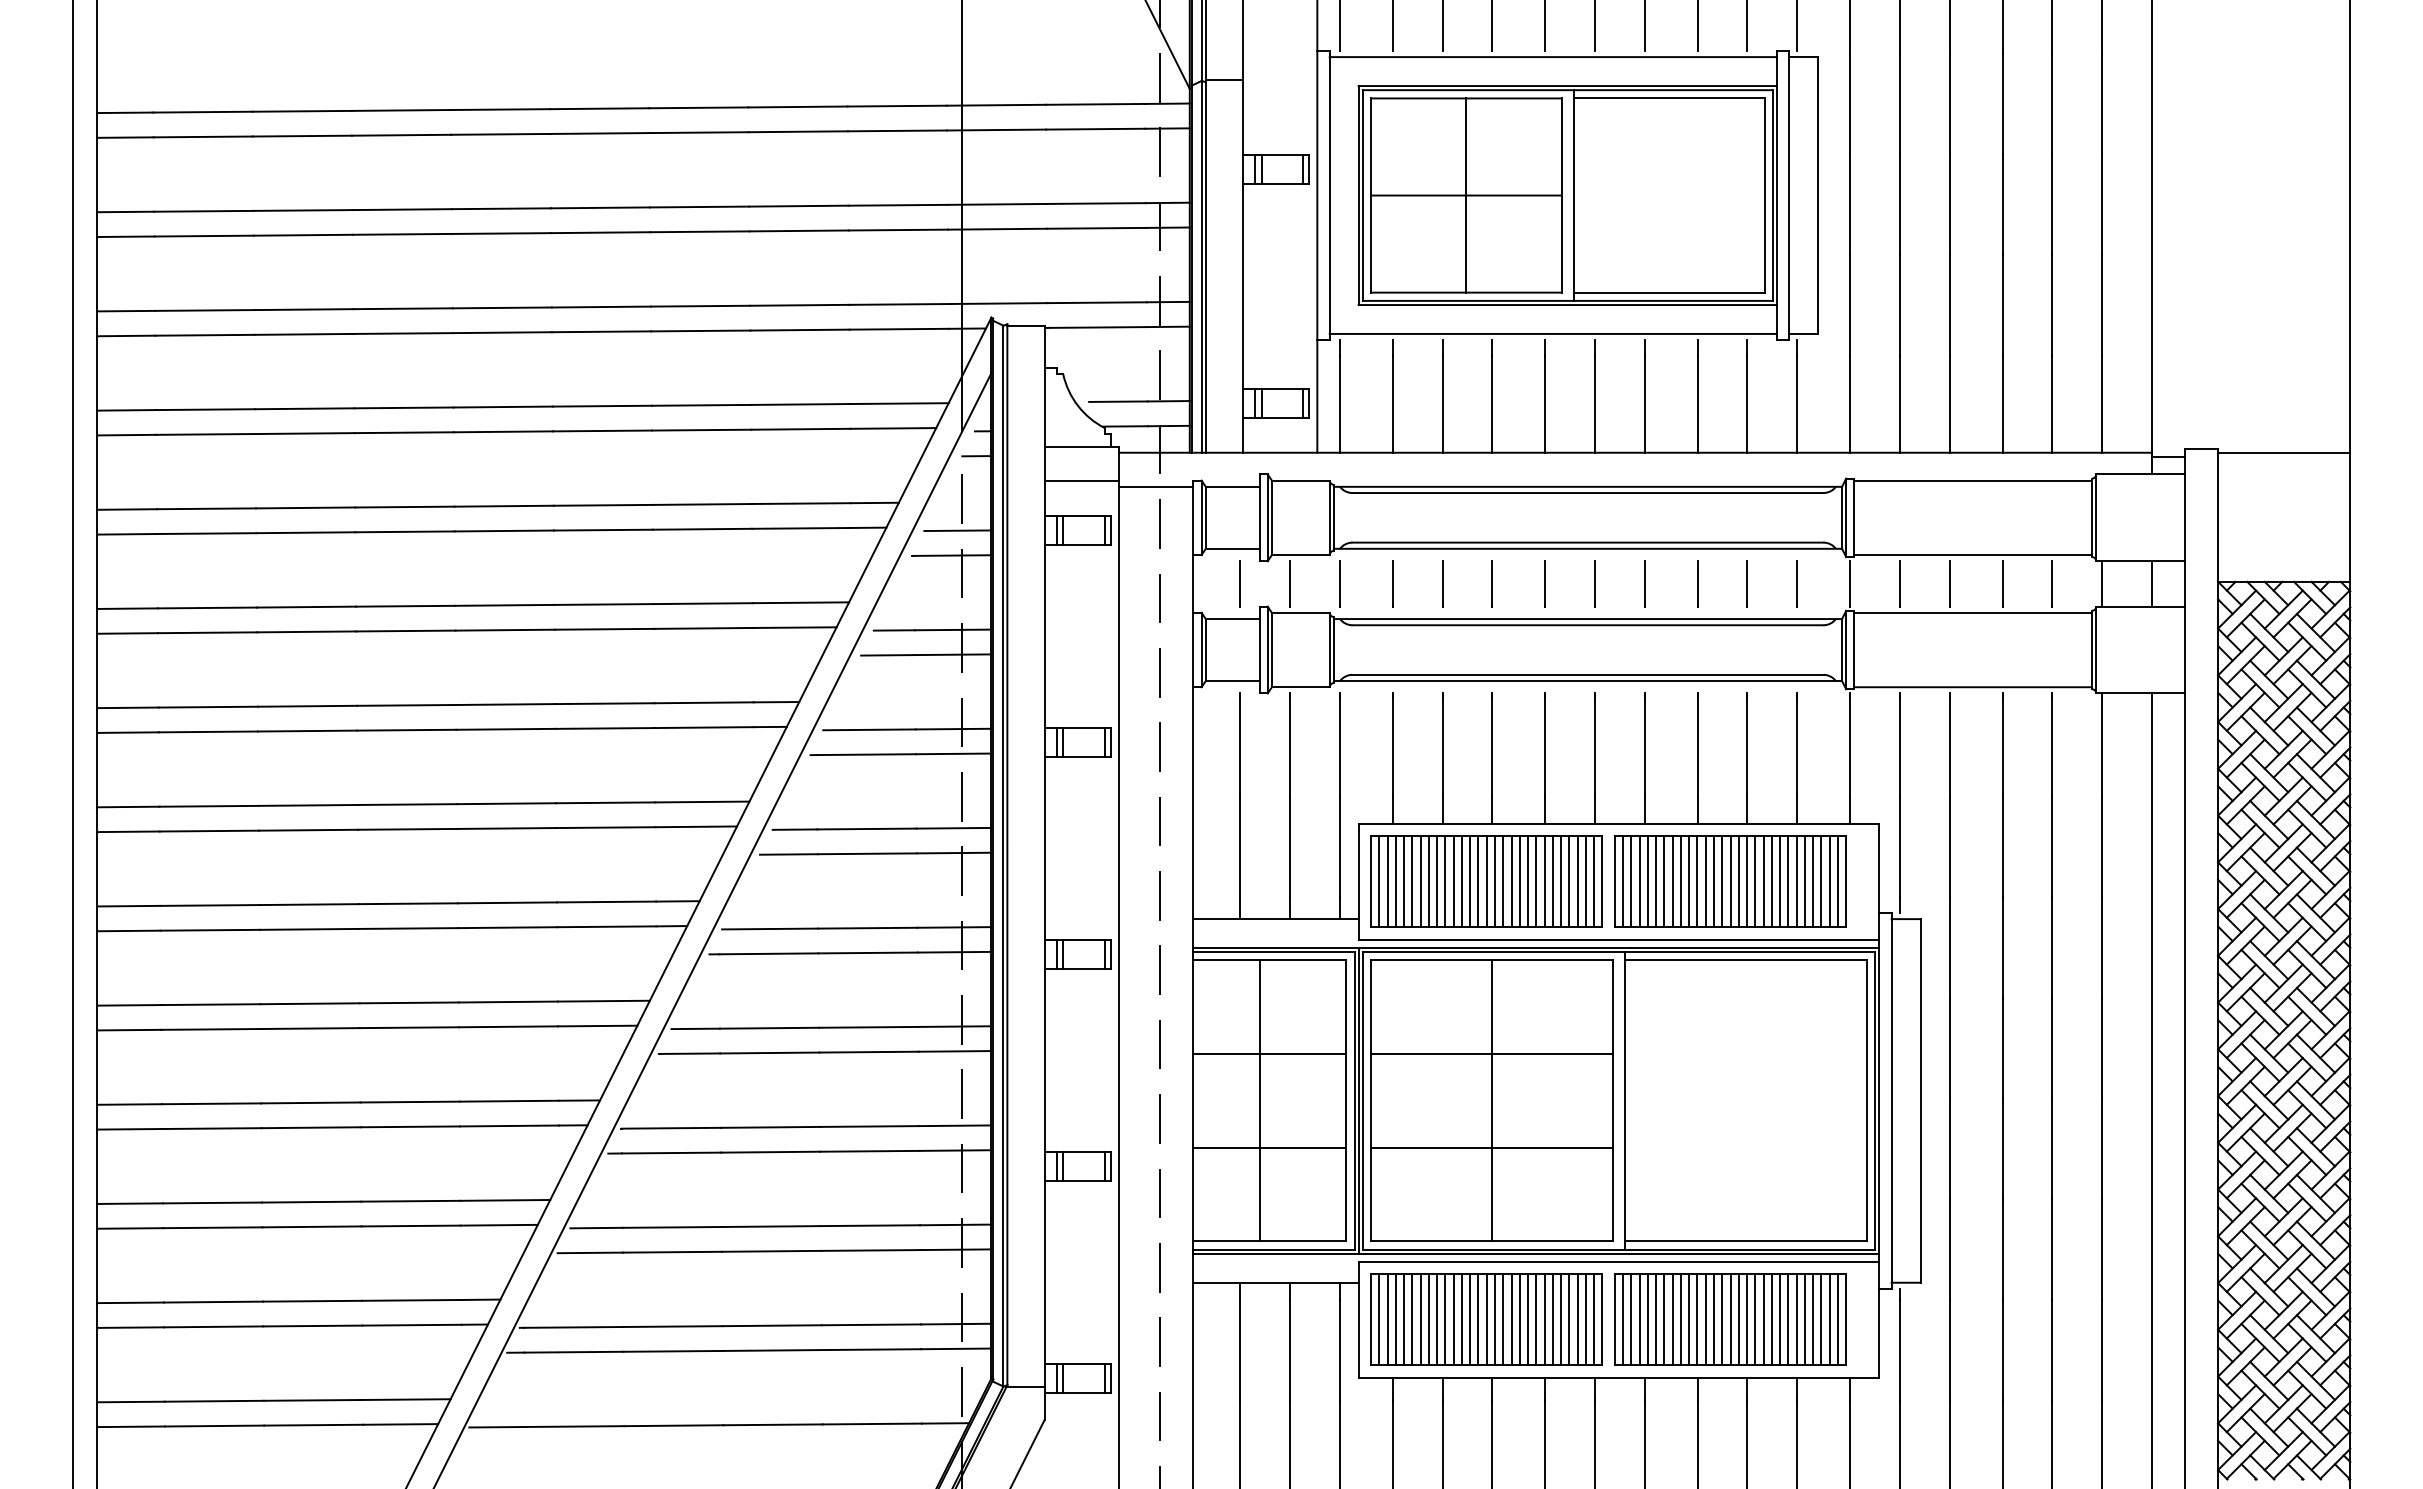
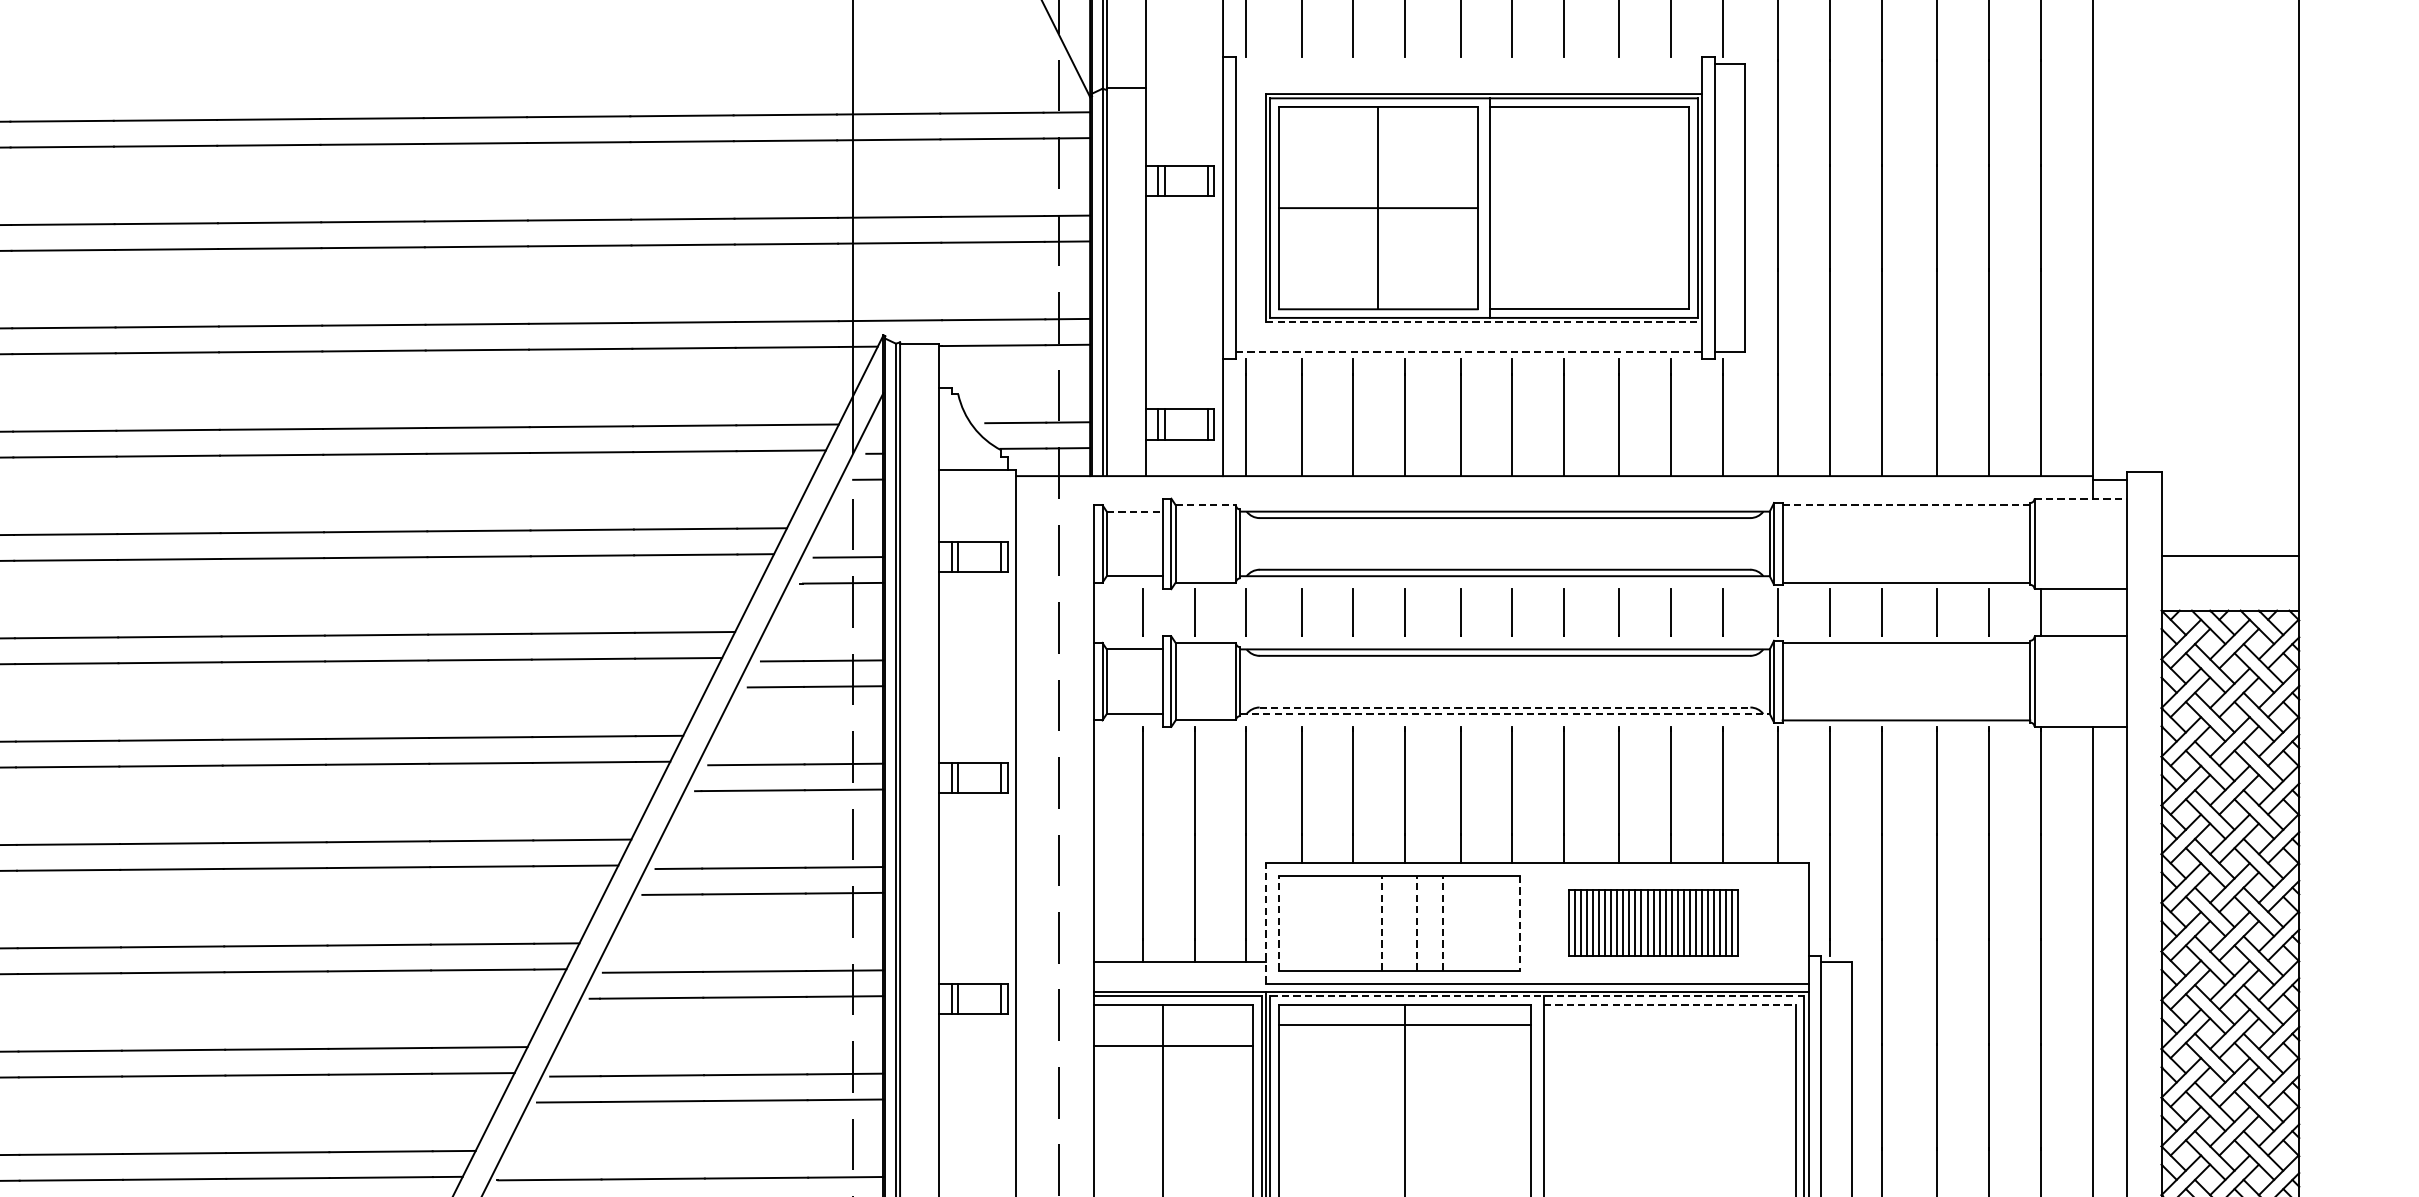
line: (1553, 57) -> (1469, 64), removed
line: (1568, 305) -> (1484, 322), solid -> dashed
line: (1553, 333) -> (1469, 351), solid -> dashed
line: (2284, 452) -> (2230, 556), moved
line: (2141, 474) -> (2081, 498), solid -> dashed
line: (1081, 480) -> (977, 505), removed
line: (1300, 480) -> (1205, 505), solid -> dashed
line: (1973, 480) -> (1906, 505), solid -> dashed
line: (1156, 486) -> (1055, 511), removed
line: (1232, 486) -> (1134, 511), solid -> dashed
line: (2151, 583) -> (2092, 612), removed
line: (1587, 674) -> (1504, 707), solid -> dashed
line: (1588, 681) -> (1505, 714), solid -> dashed
line: (1358, 881) -> (1265, 922), solid -> dashed
line: (1371, 881) -> (1279, 922), solid -> dashed
line: (1379, 881) -> (1287, 922), removed
line: (1387, 881) -> (1296, 922), removed
line: (1395, 881) -> (1304, 922), removed
line: (1404, 881) -> (1313, 922), removed
line: (1412, 881) -> (1322, 922), removed
line: (1420, 881) -> (1330, 922), removed
line: (1428, 881) -> (1338, 922), removed
line: (1437, 881) -> (1348, 922), removed
line: (1445, 881) -> (1356, 922), removed
line: (1453, 881) -> (1364, 922), removed
line: (1461, 881) -> (1373, 922), removed
line: (1470, 881) -> (1382, 922), solid -> dashed
line: (1478, 881) -> (1390, 922), removed
line: (1486, 881) -> (1399, 922), removed
line: (1495, 881) -> (1408, 922), removed
line: (1503, 881) -> (1416, 922), solid -> dashed
line: (1511, 881) -> (1425, 922), removed
line: (1519, 881) -> (1433, 922), removed
line: (1528, 881) -> (1443, 922), solid -> dashed
line: (1536, 881) -> (1451, 922), removed
line: (1544, 881) -> (1459, 922), removed
line: (1552, 881) -> (1468, 922), removed
line: (1561, 881) -> (1477, 922), removed
line: (1569, 881) -> (1485, 922), removed
line: (1577, 881) -> (1494, 922), removed
line: (1585, 881) -> (1502, 922), removed
line: (1594, 881) -> (1511, 922), removed
part: (1730, 881) -> (1653, 922), size x0.7
line: (1602, 882) -> (1520, 923), solid -> dashed
line: (1619, 952) -> (1537, 996), solid -> dashed
line: (1746, 960) -> (1670, 1005), solid -> dashed
line: (1269, 1054) -> (1173, 1046), moved
line: (1491, 1054) -> (1404, 1024), moved

